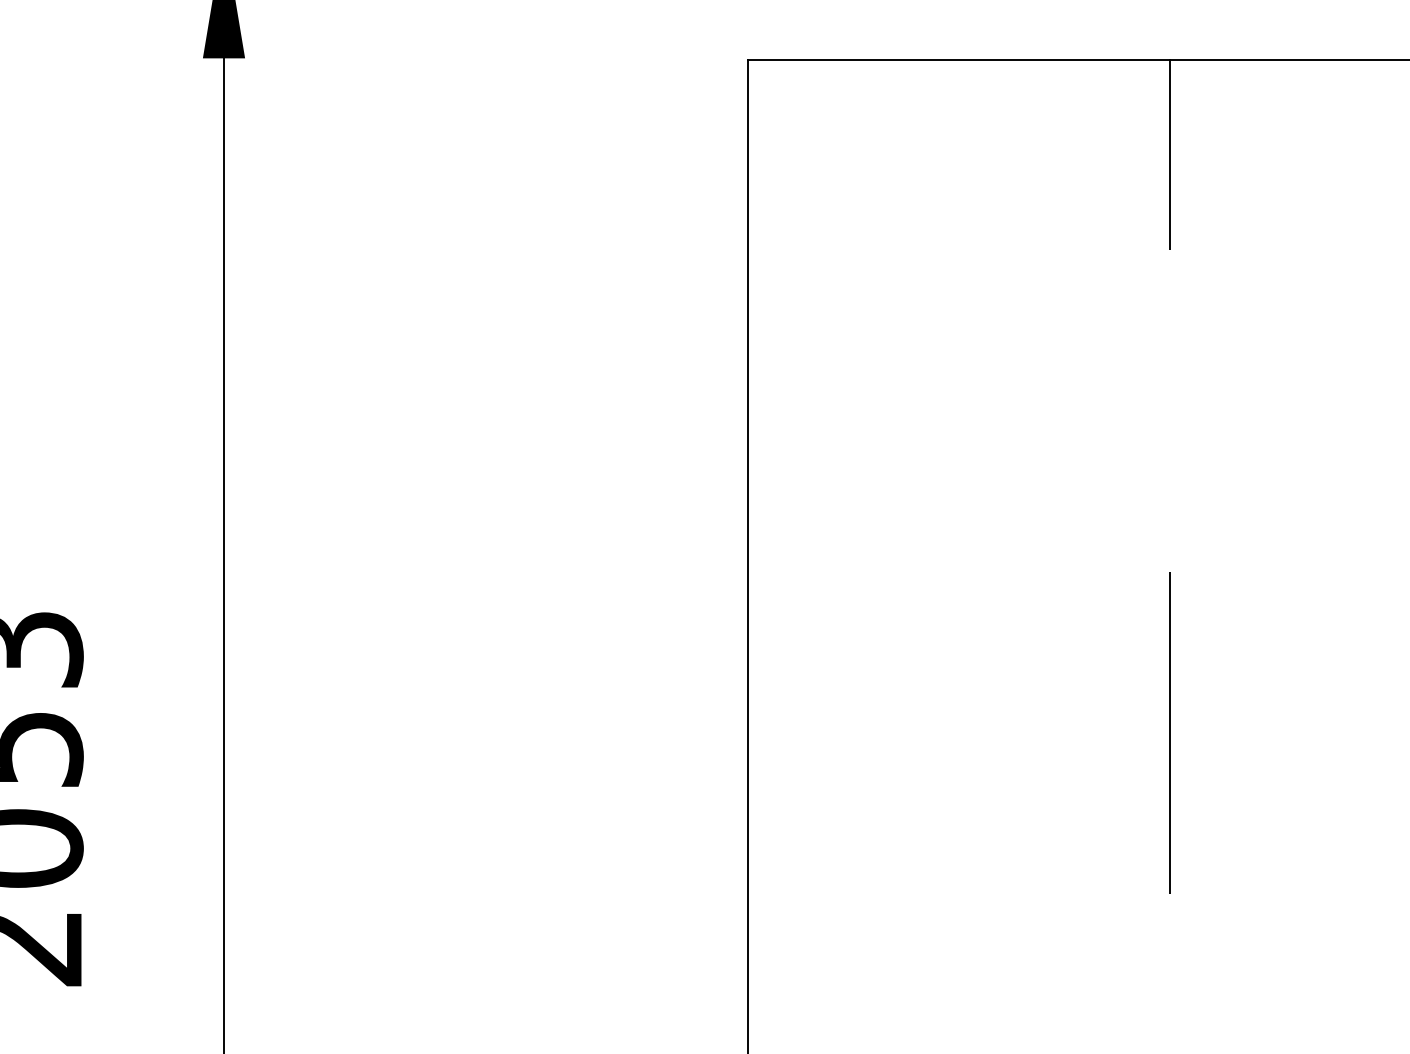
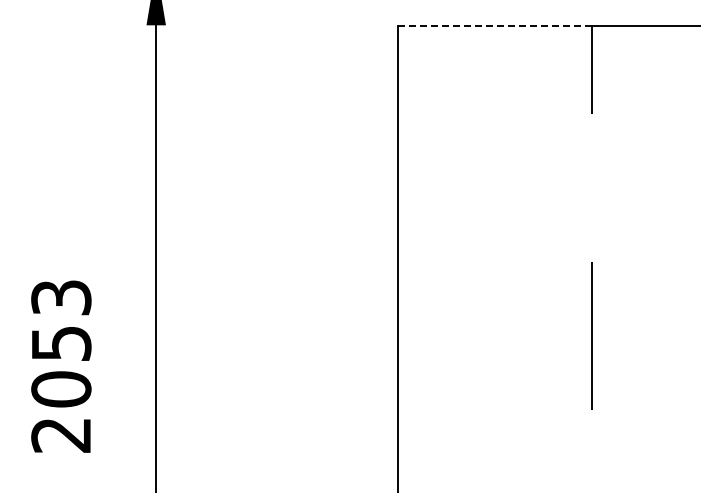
line: (960, 58) -> (495, 25), solid -> dashed

